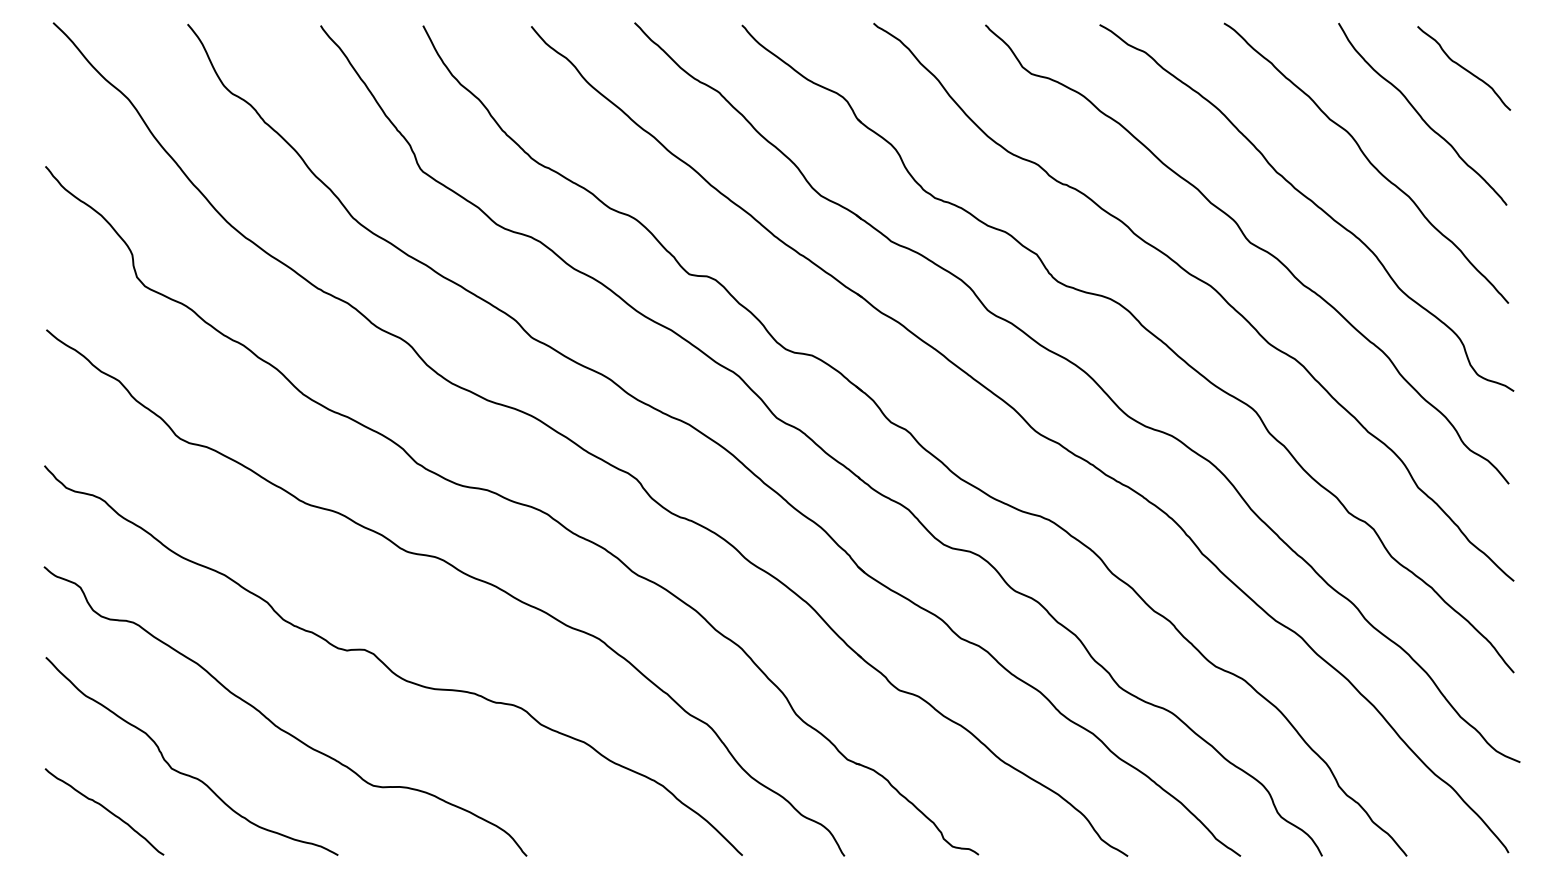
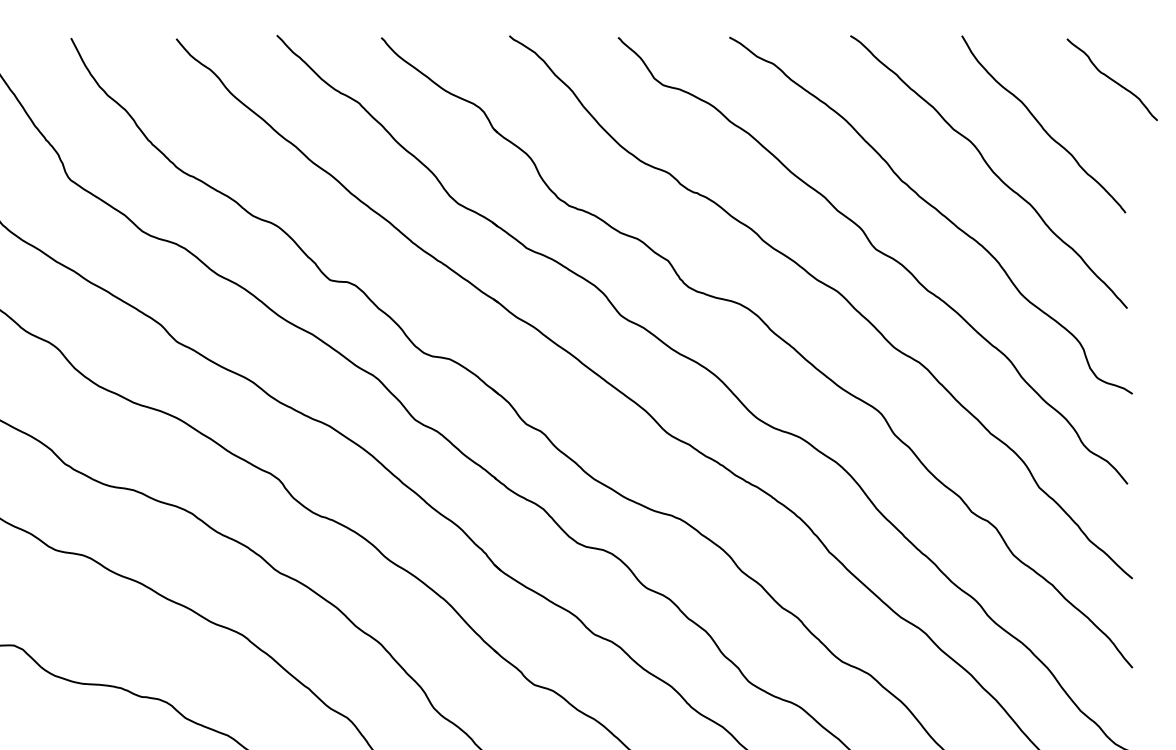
curve: (1464, 68) -> (1112, 79), moved

